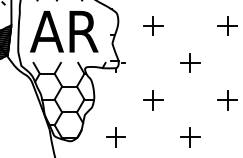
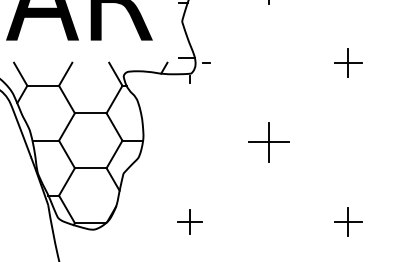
part: (190, 62) -> (348, 61), size x0.7
part: (115, 137) -> (188, 221), size x0.6
part: (190, 137) -> (348, 221), size x0.7

